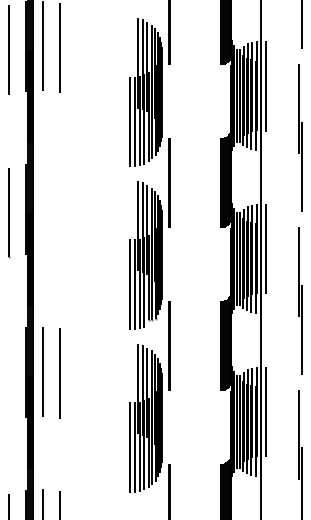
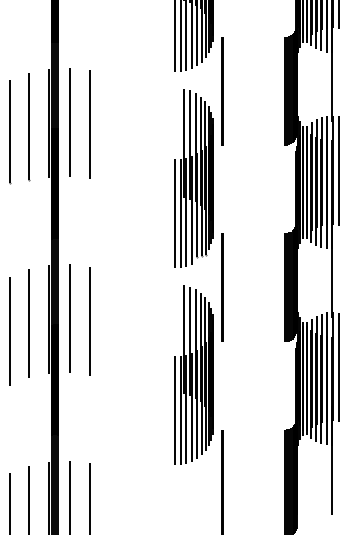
line: (42, 208) -> (69, 121), added
line: (59, 210) -> (89, 124), added
line: (9, 375) -> (29, 323), added

